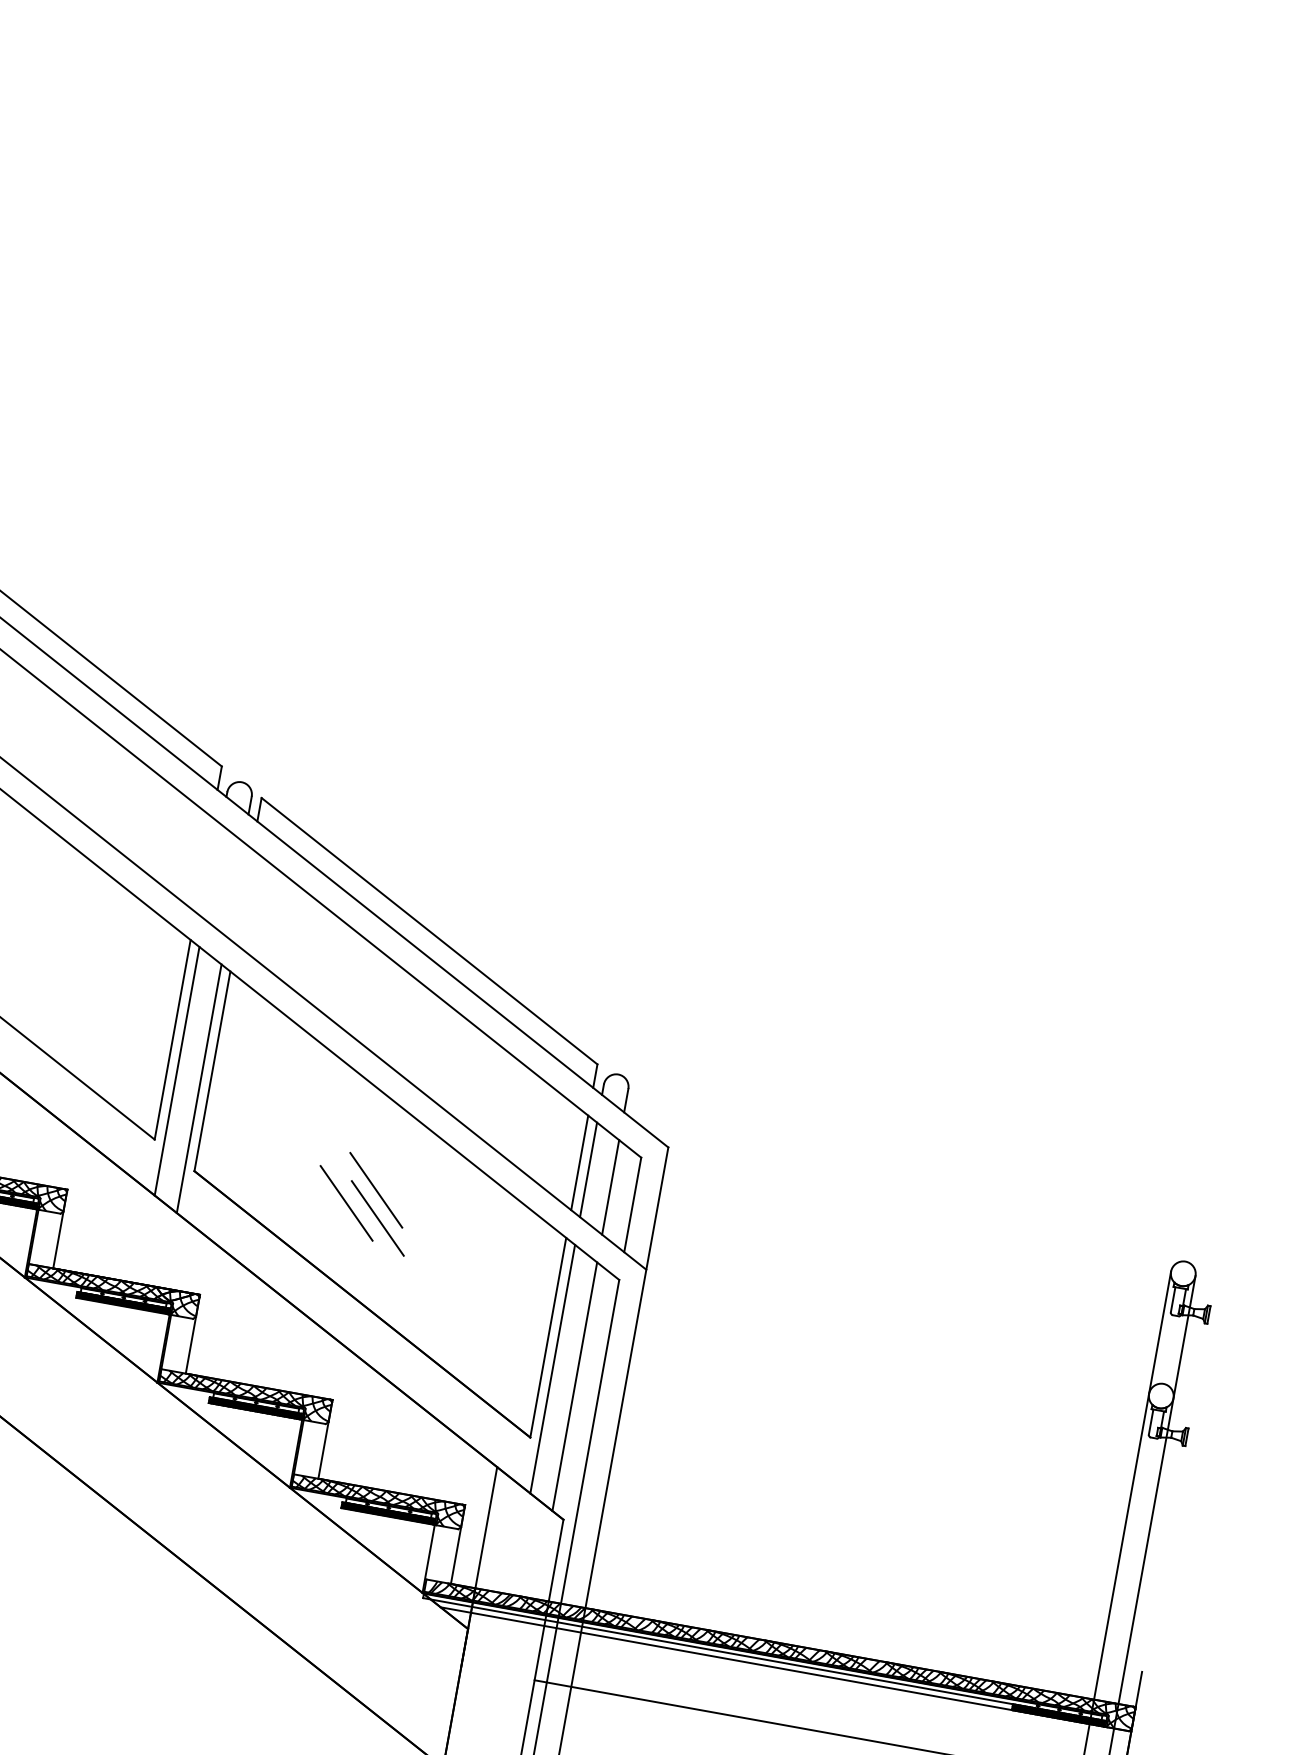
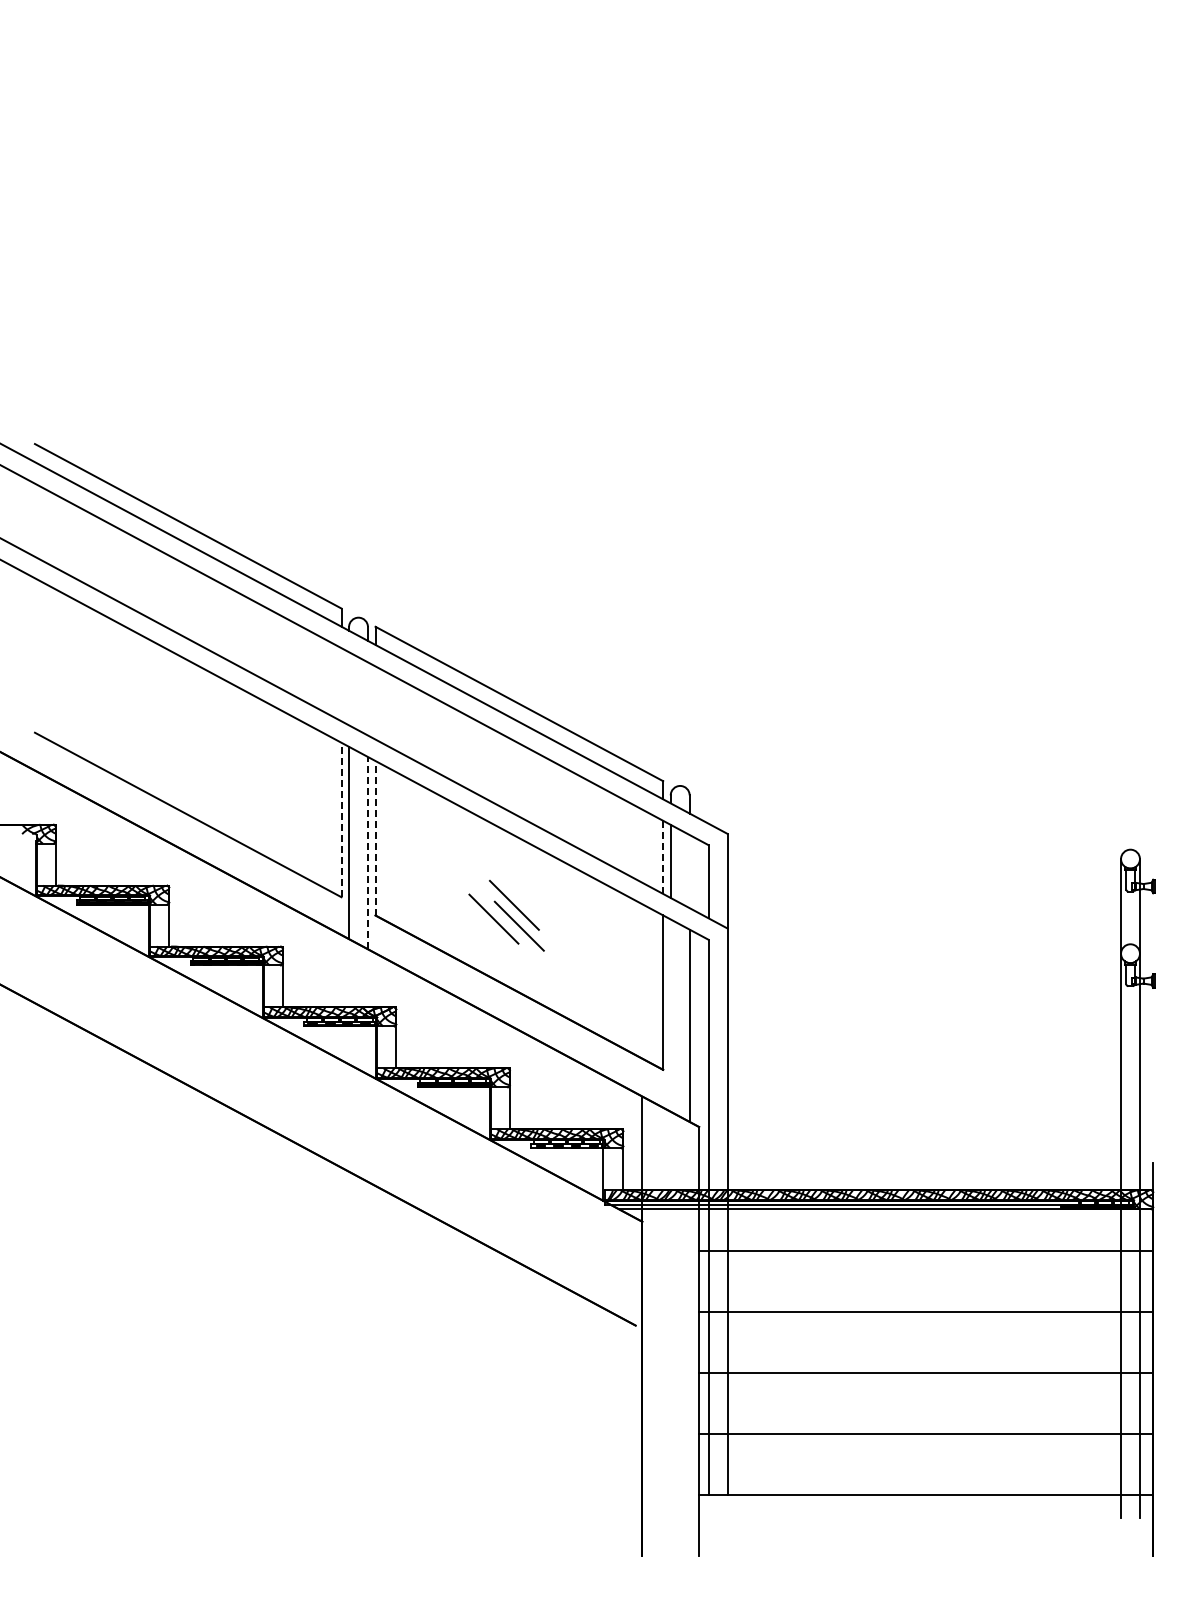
line: (172, 1039) -> (341, 819), solid -> dashed
line: (212, 1070) -> (375, 837), solid -> dashed
line: (198, 1087) -> (367, 852), solid -> dashed
line: (580, 1163) -> (663, 857), solid -> dashed
line: (610, 1187) -> (689, 871), removed
line: (552, 1368) -> (670, 1015), removed

